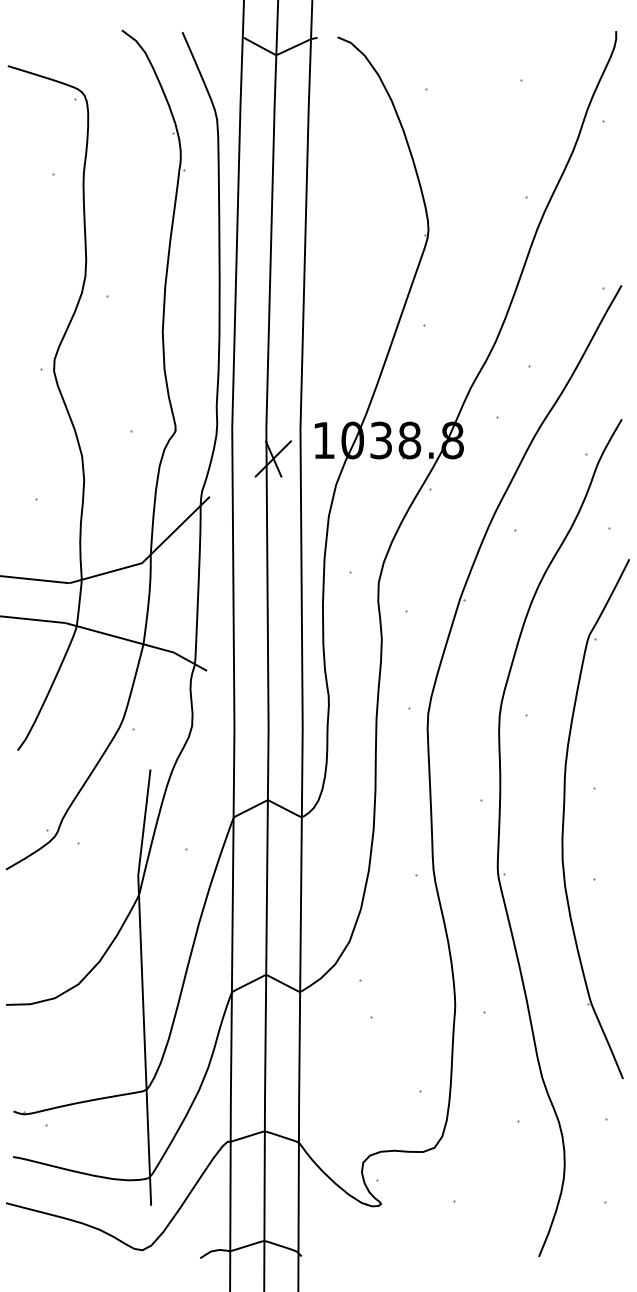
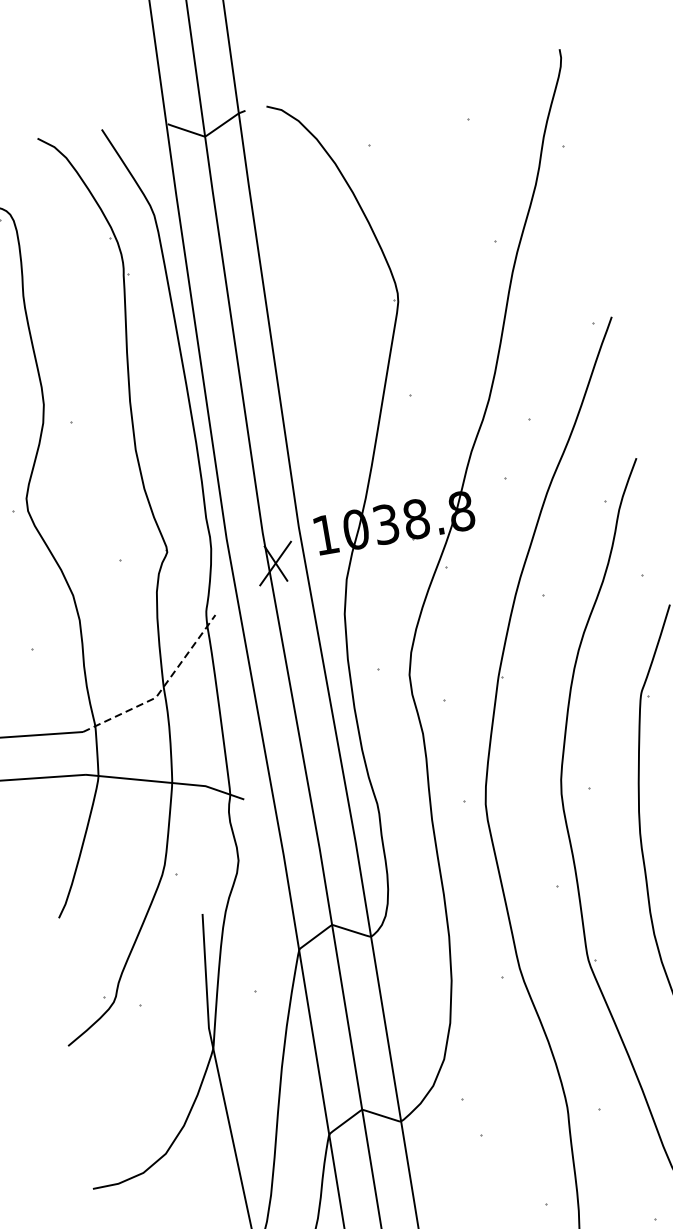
line: (149, 556) -> (162, 689), solid -> dashed

